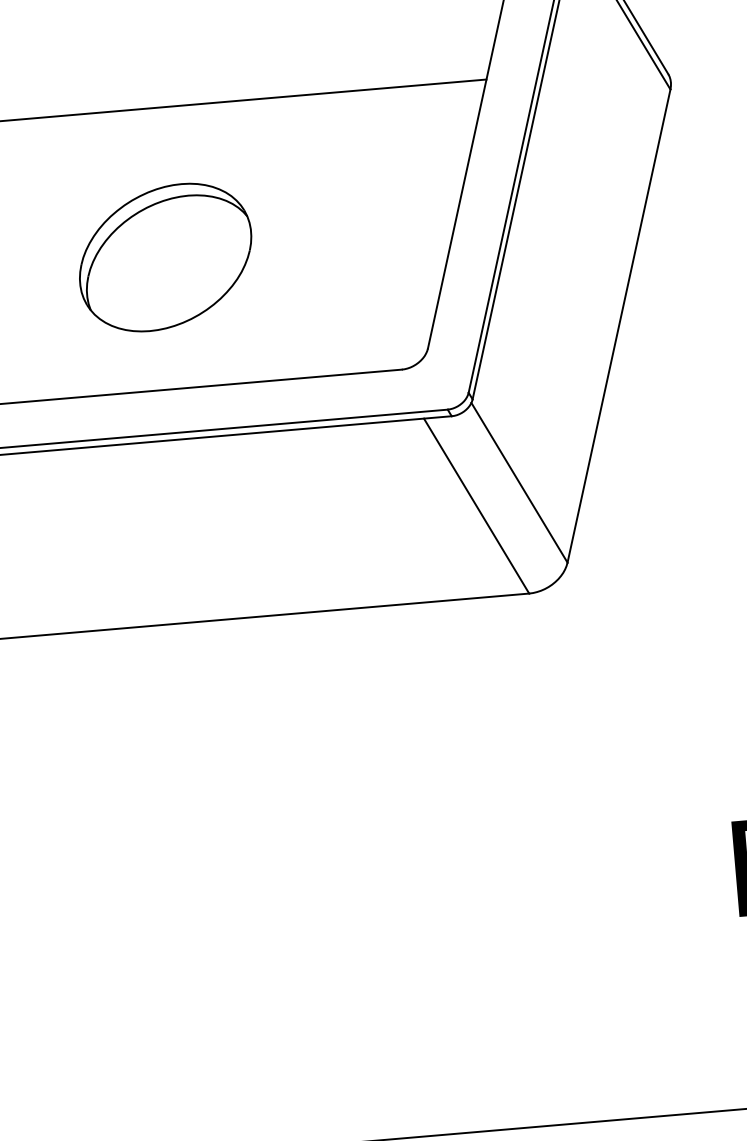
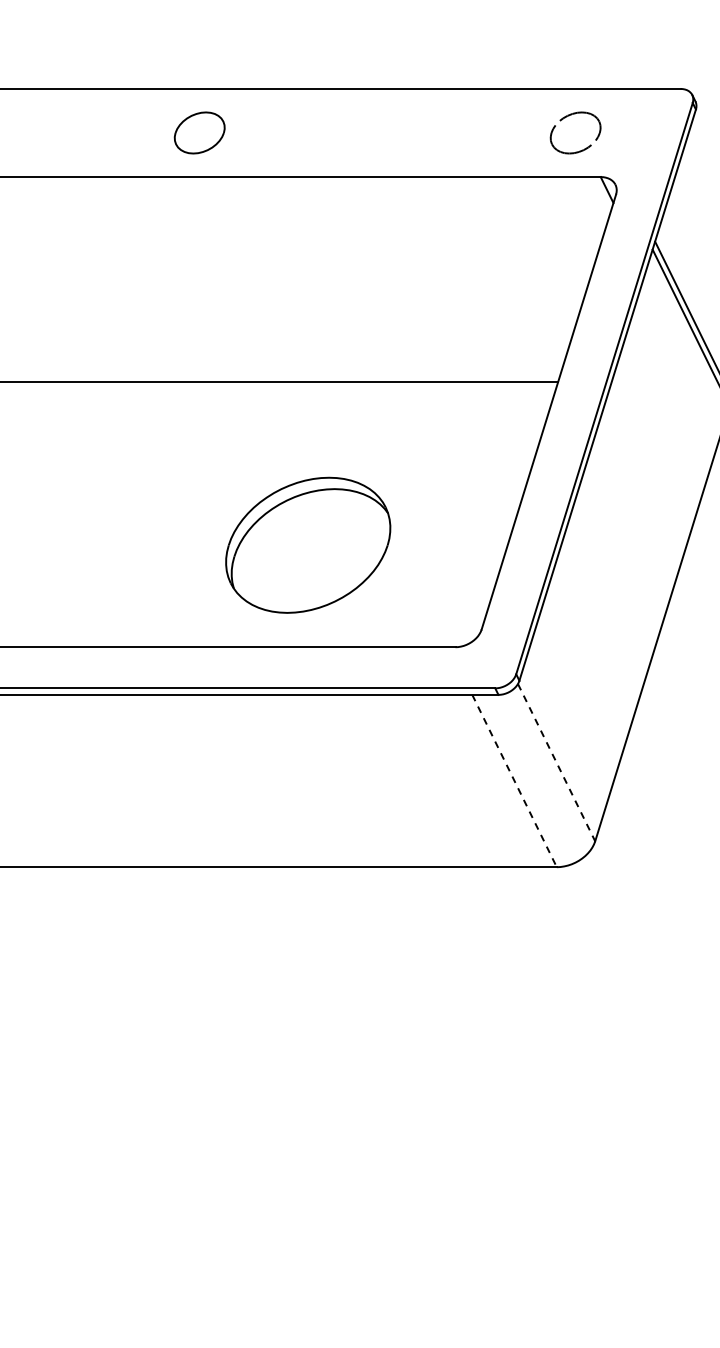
part: (165, 256) -> (308, 544), moved
line: (519, 482) -> (556, 762), solid -> dashed
line: (476, 506) -> (514, 781), solid -> dashed

